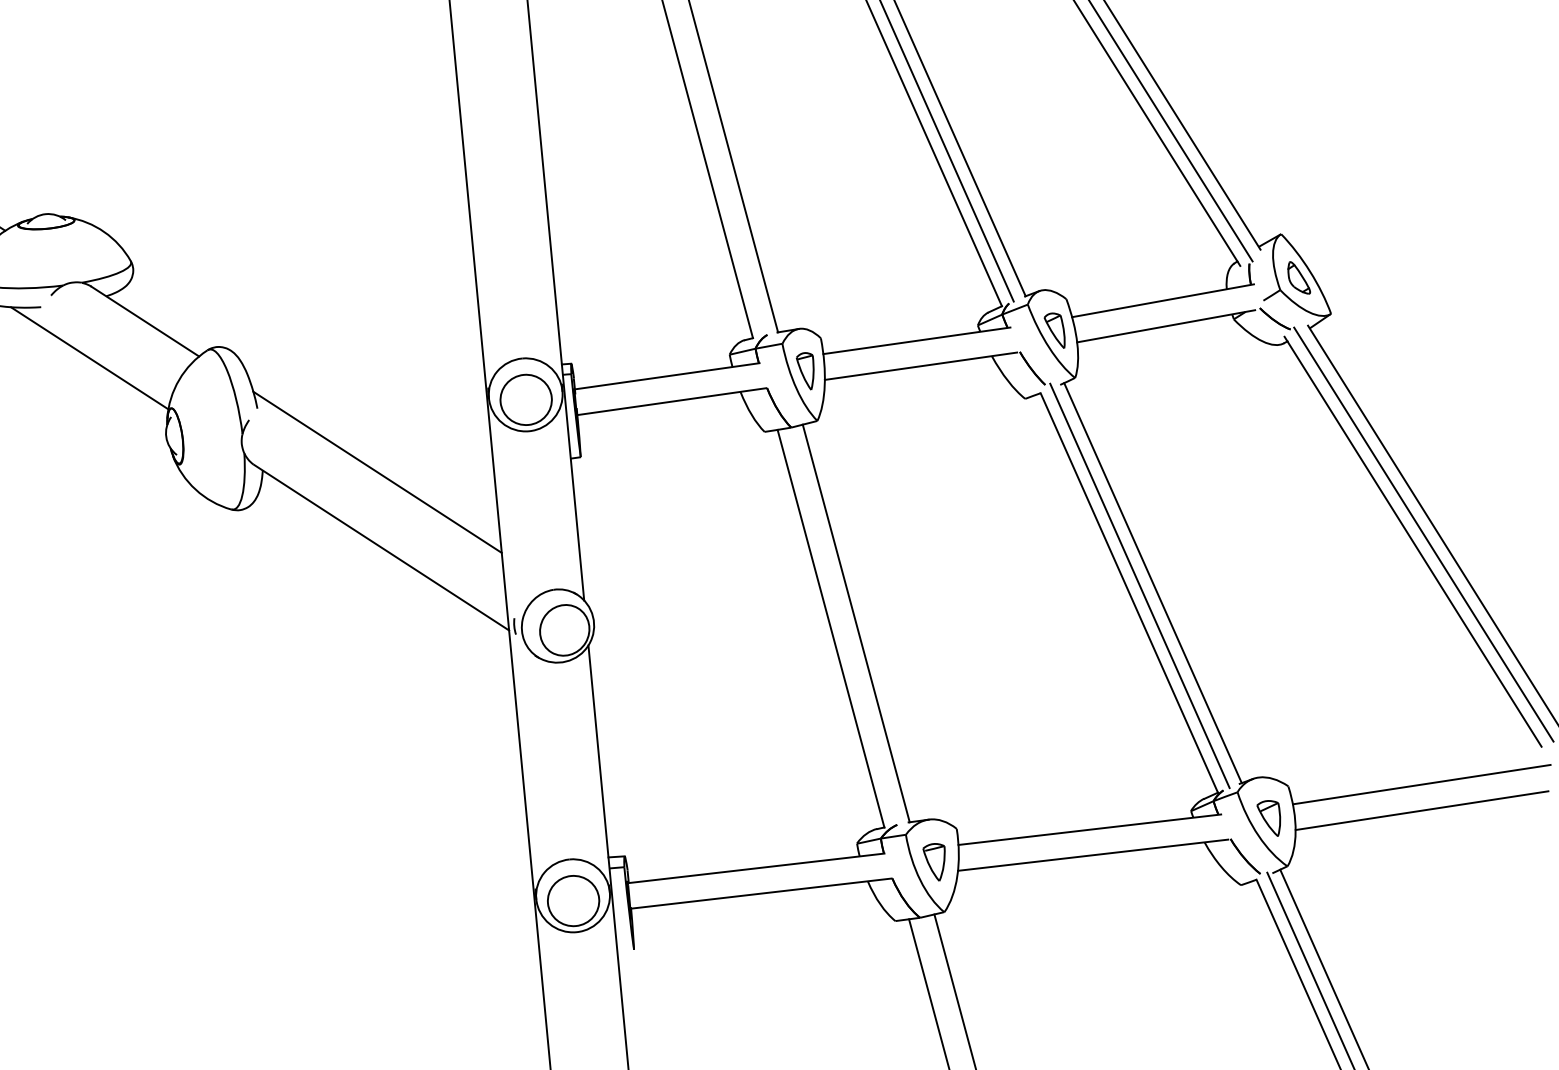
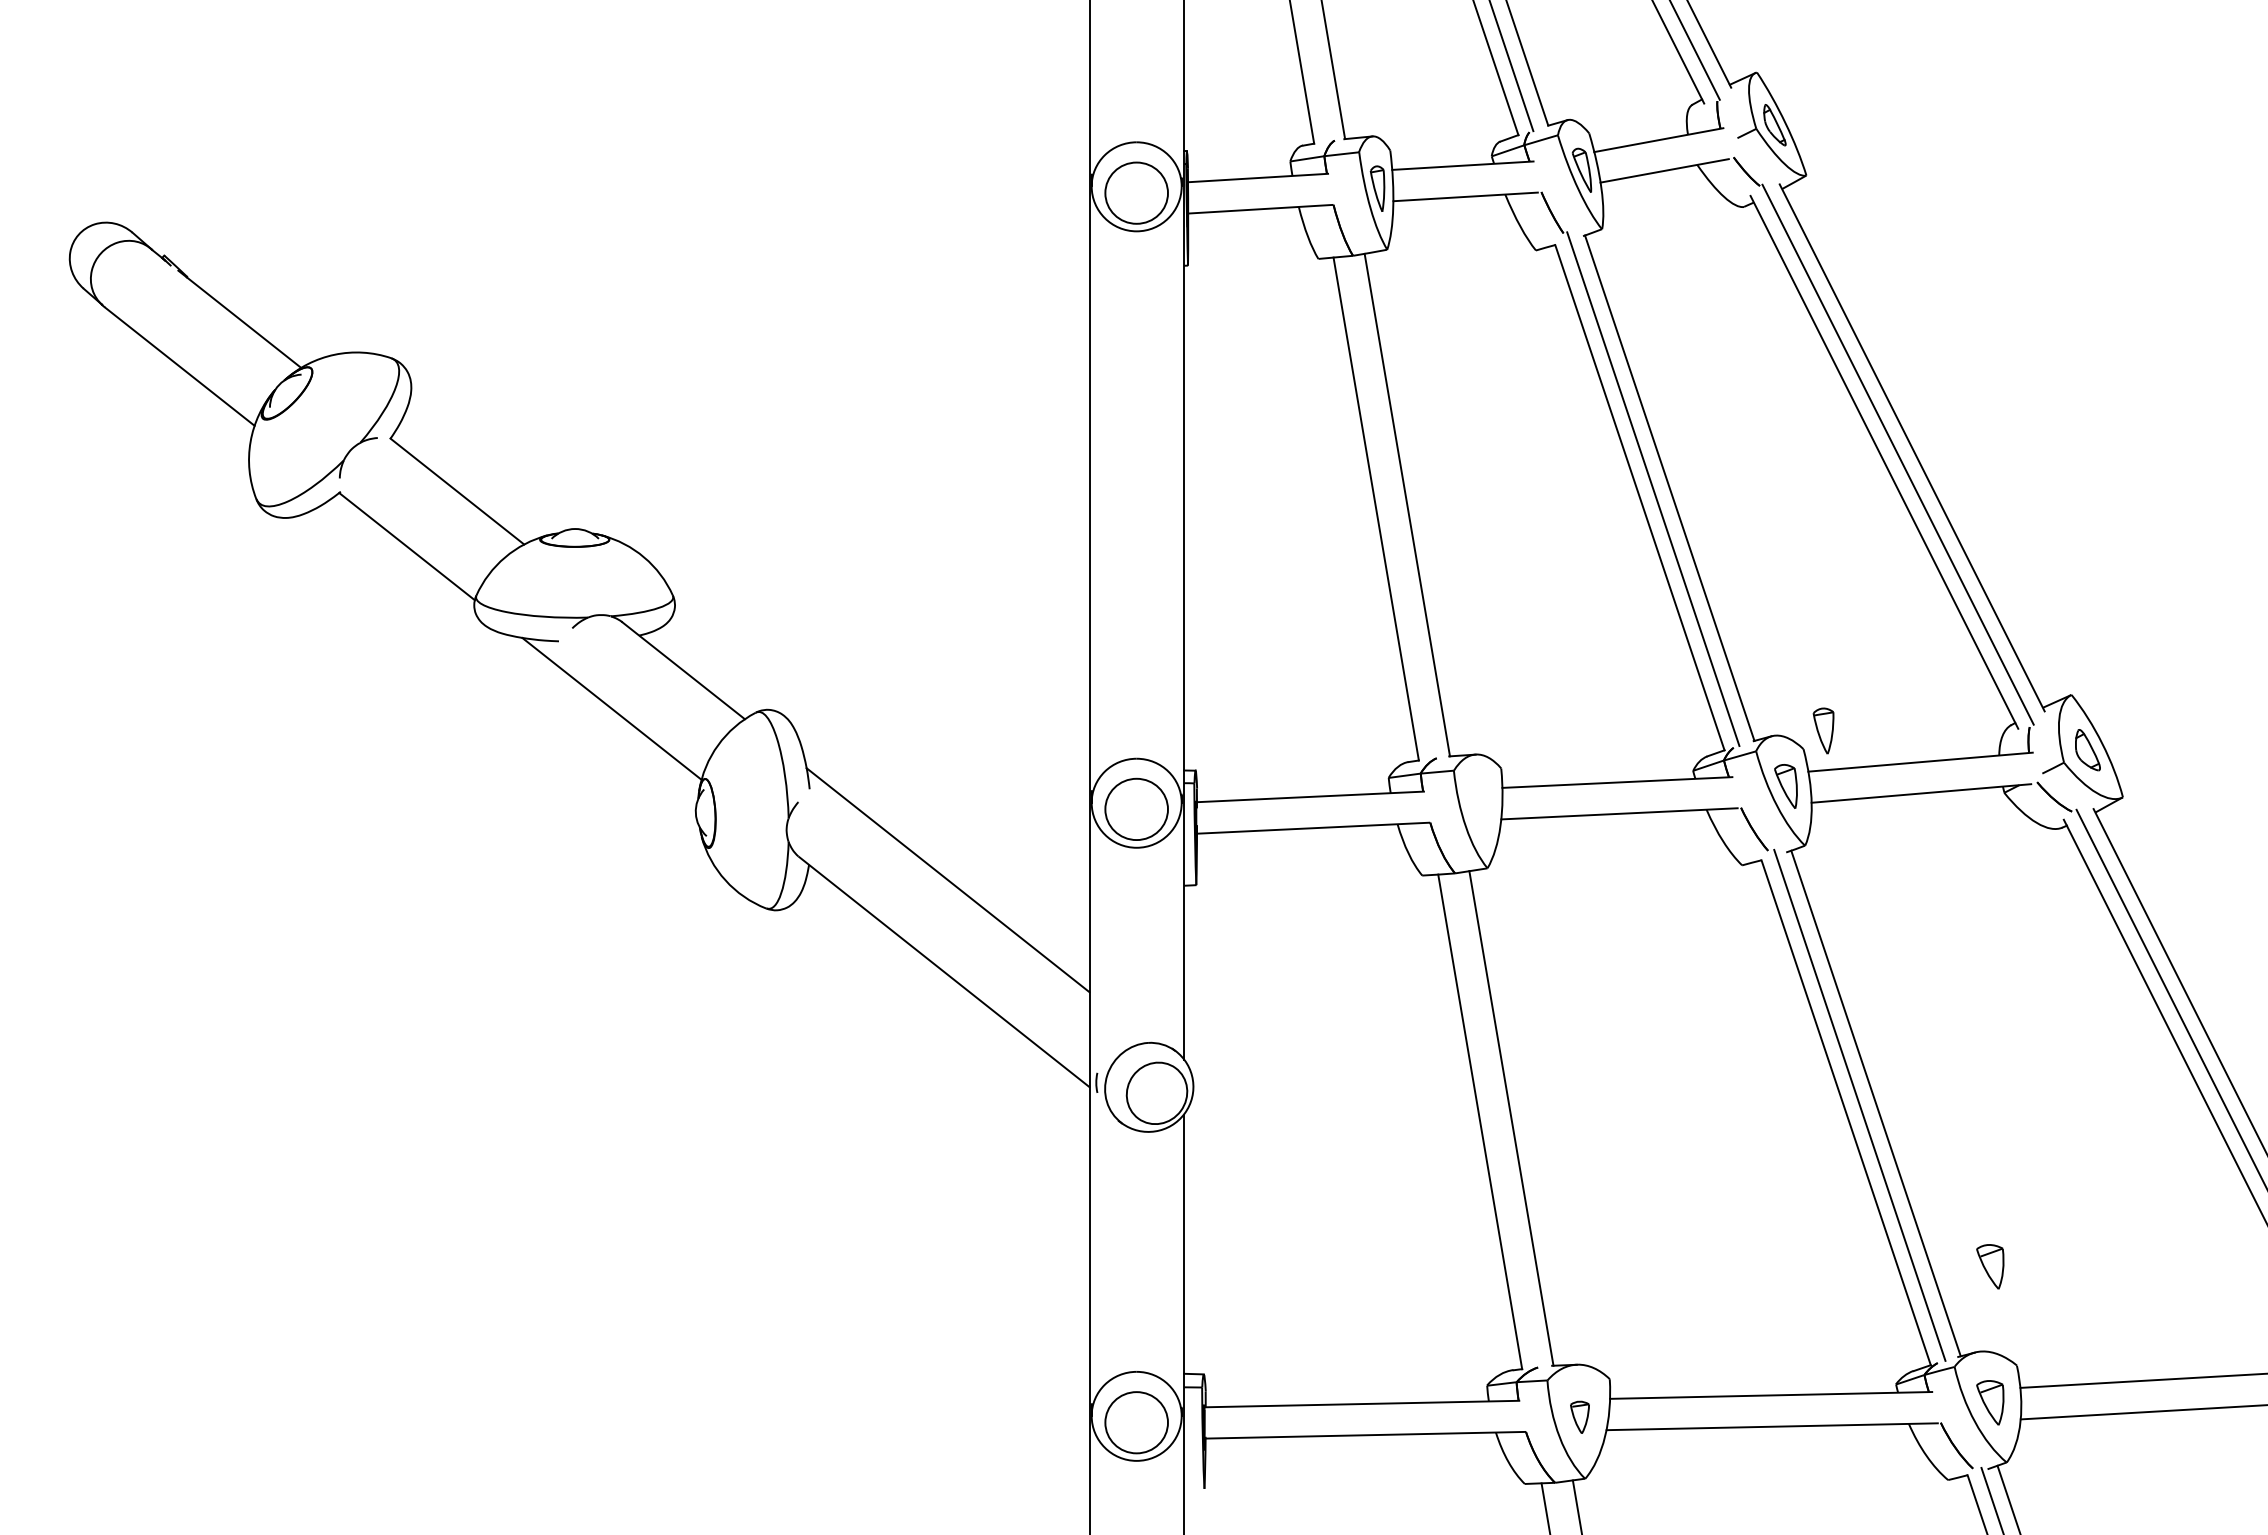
part: (806, 371) -> (1823, 730), moved
part: (1259, 707) -> (1990, 1266), added
part: (934, 862) -> (1579, 1417), size x0.7

